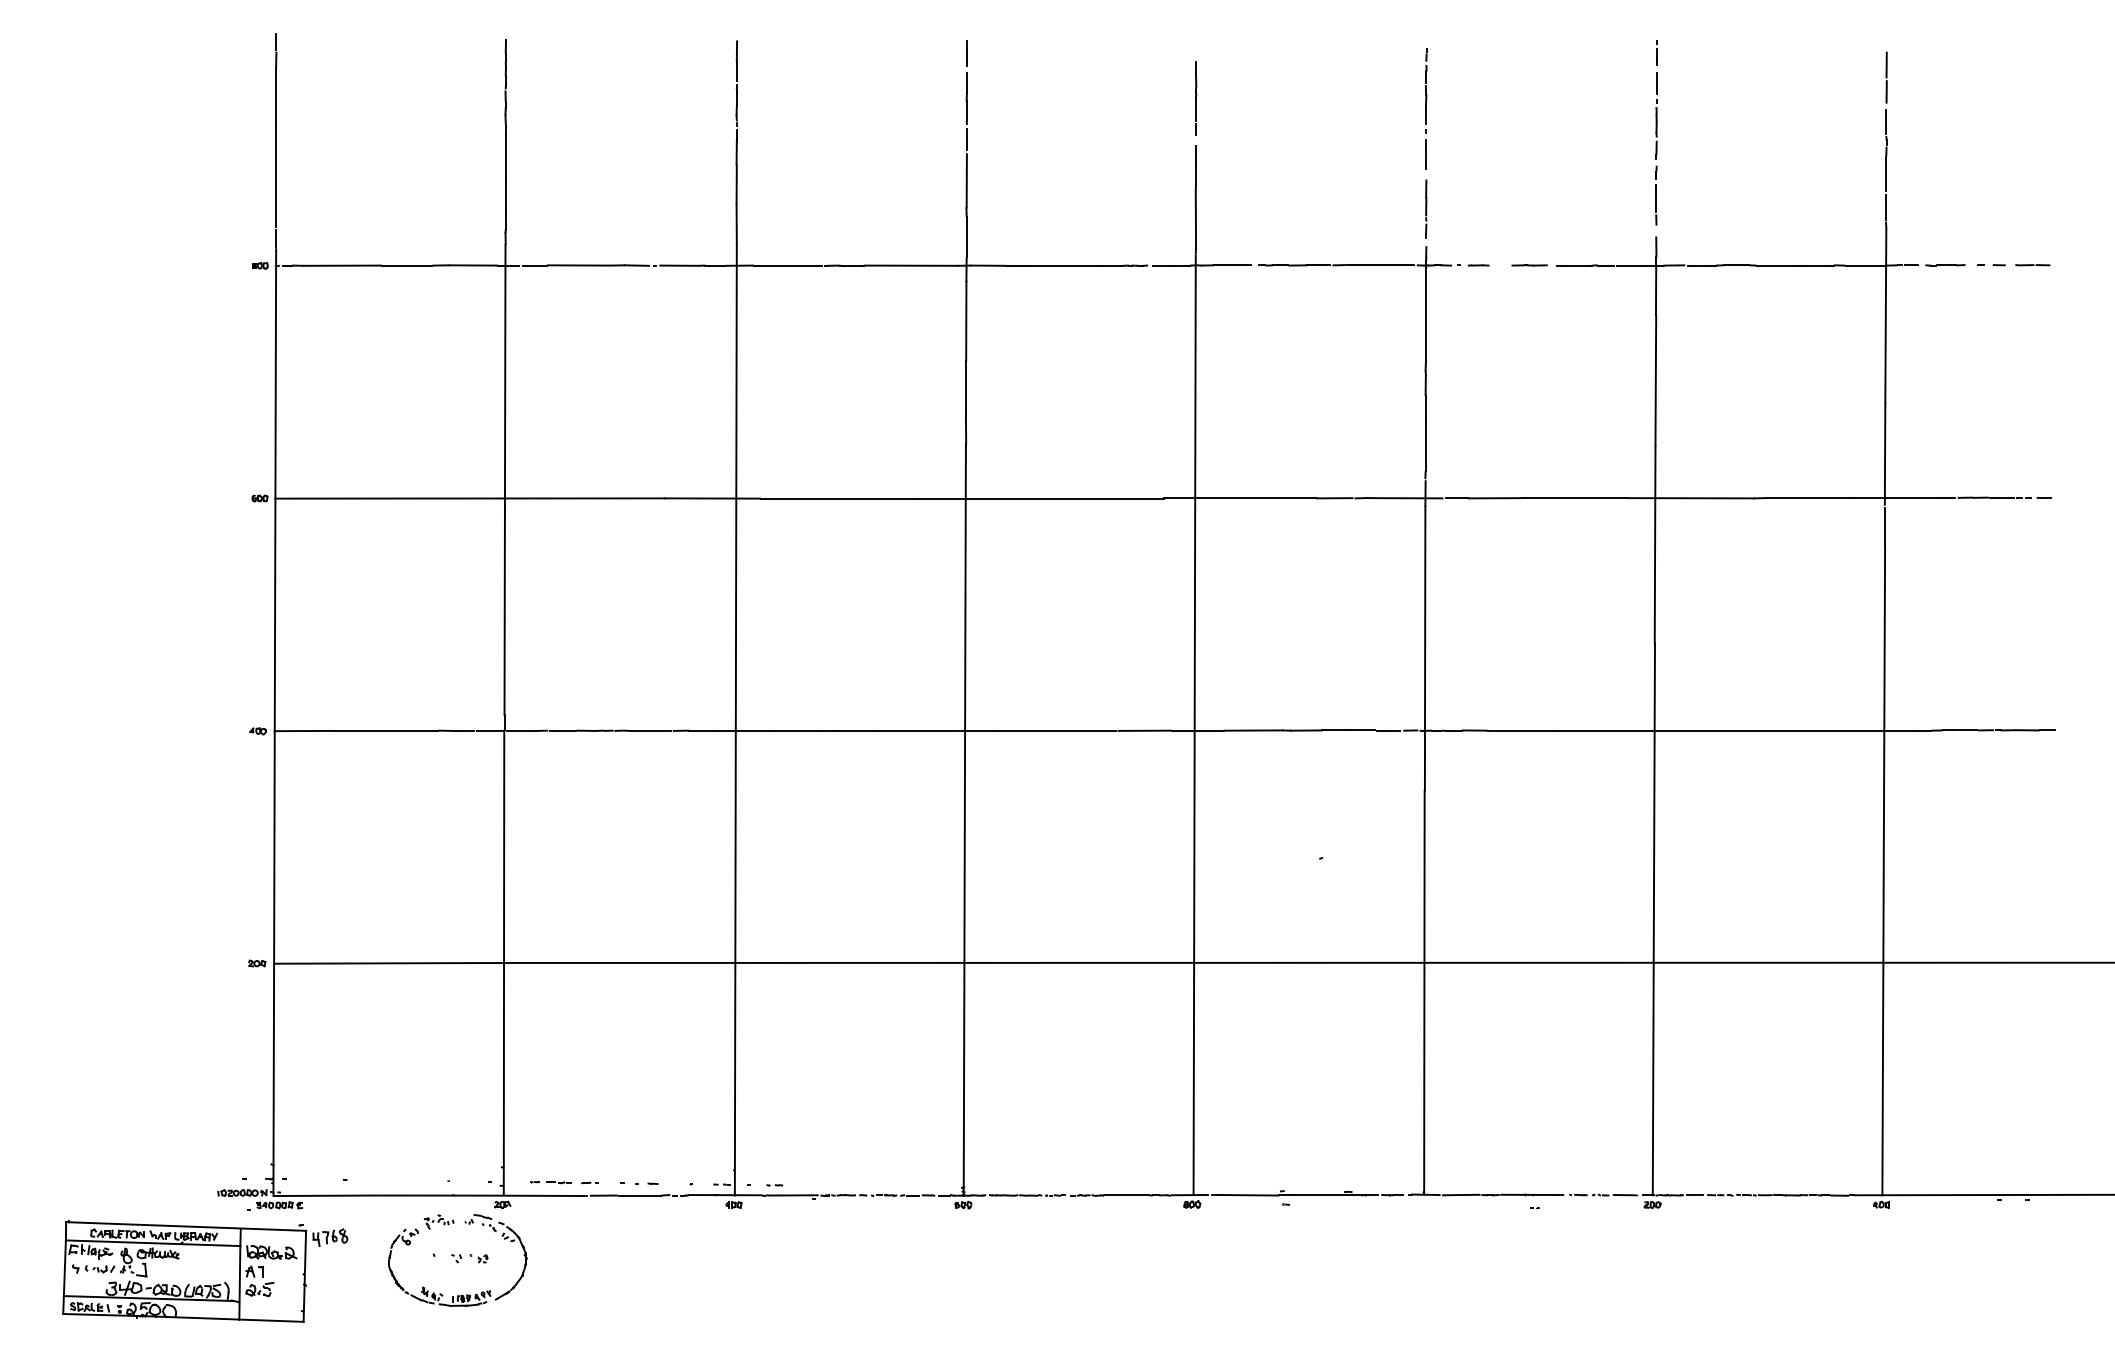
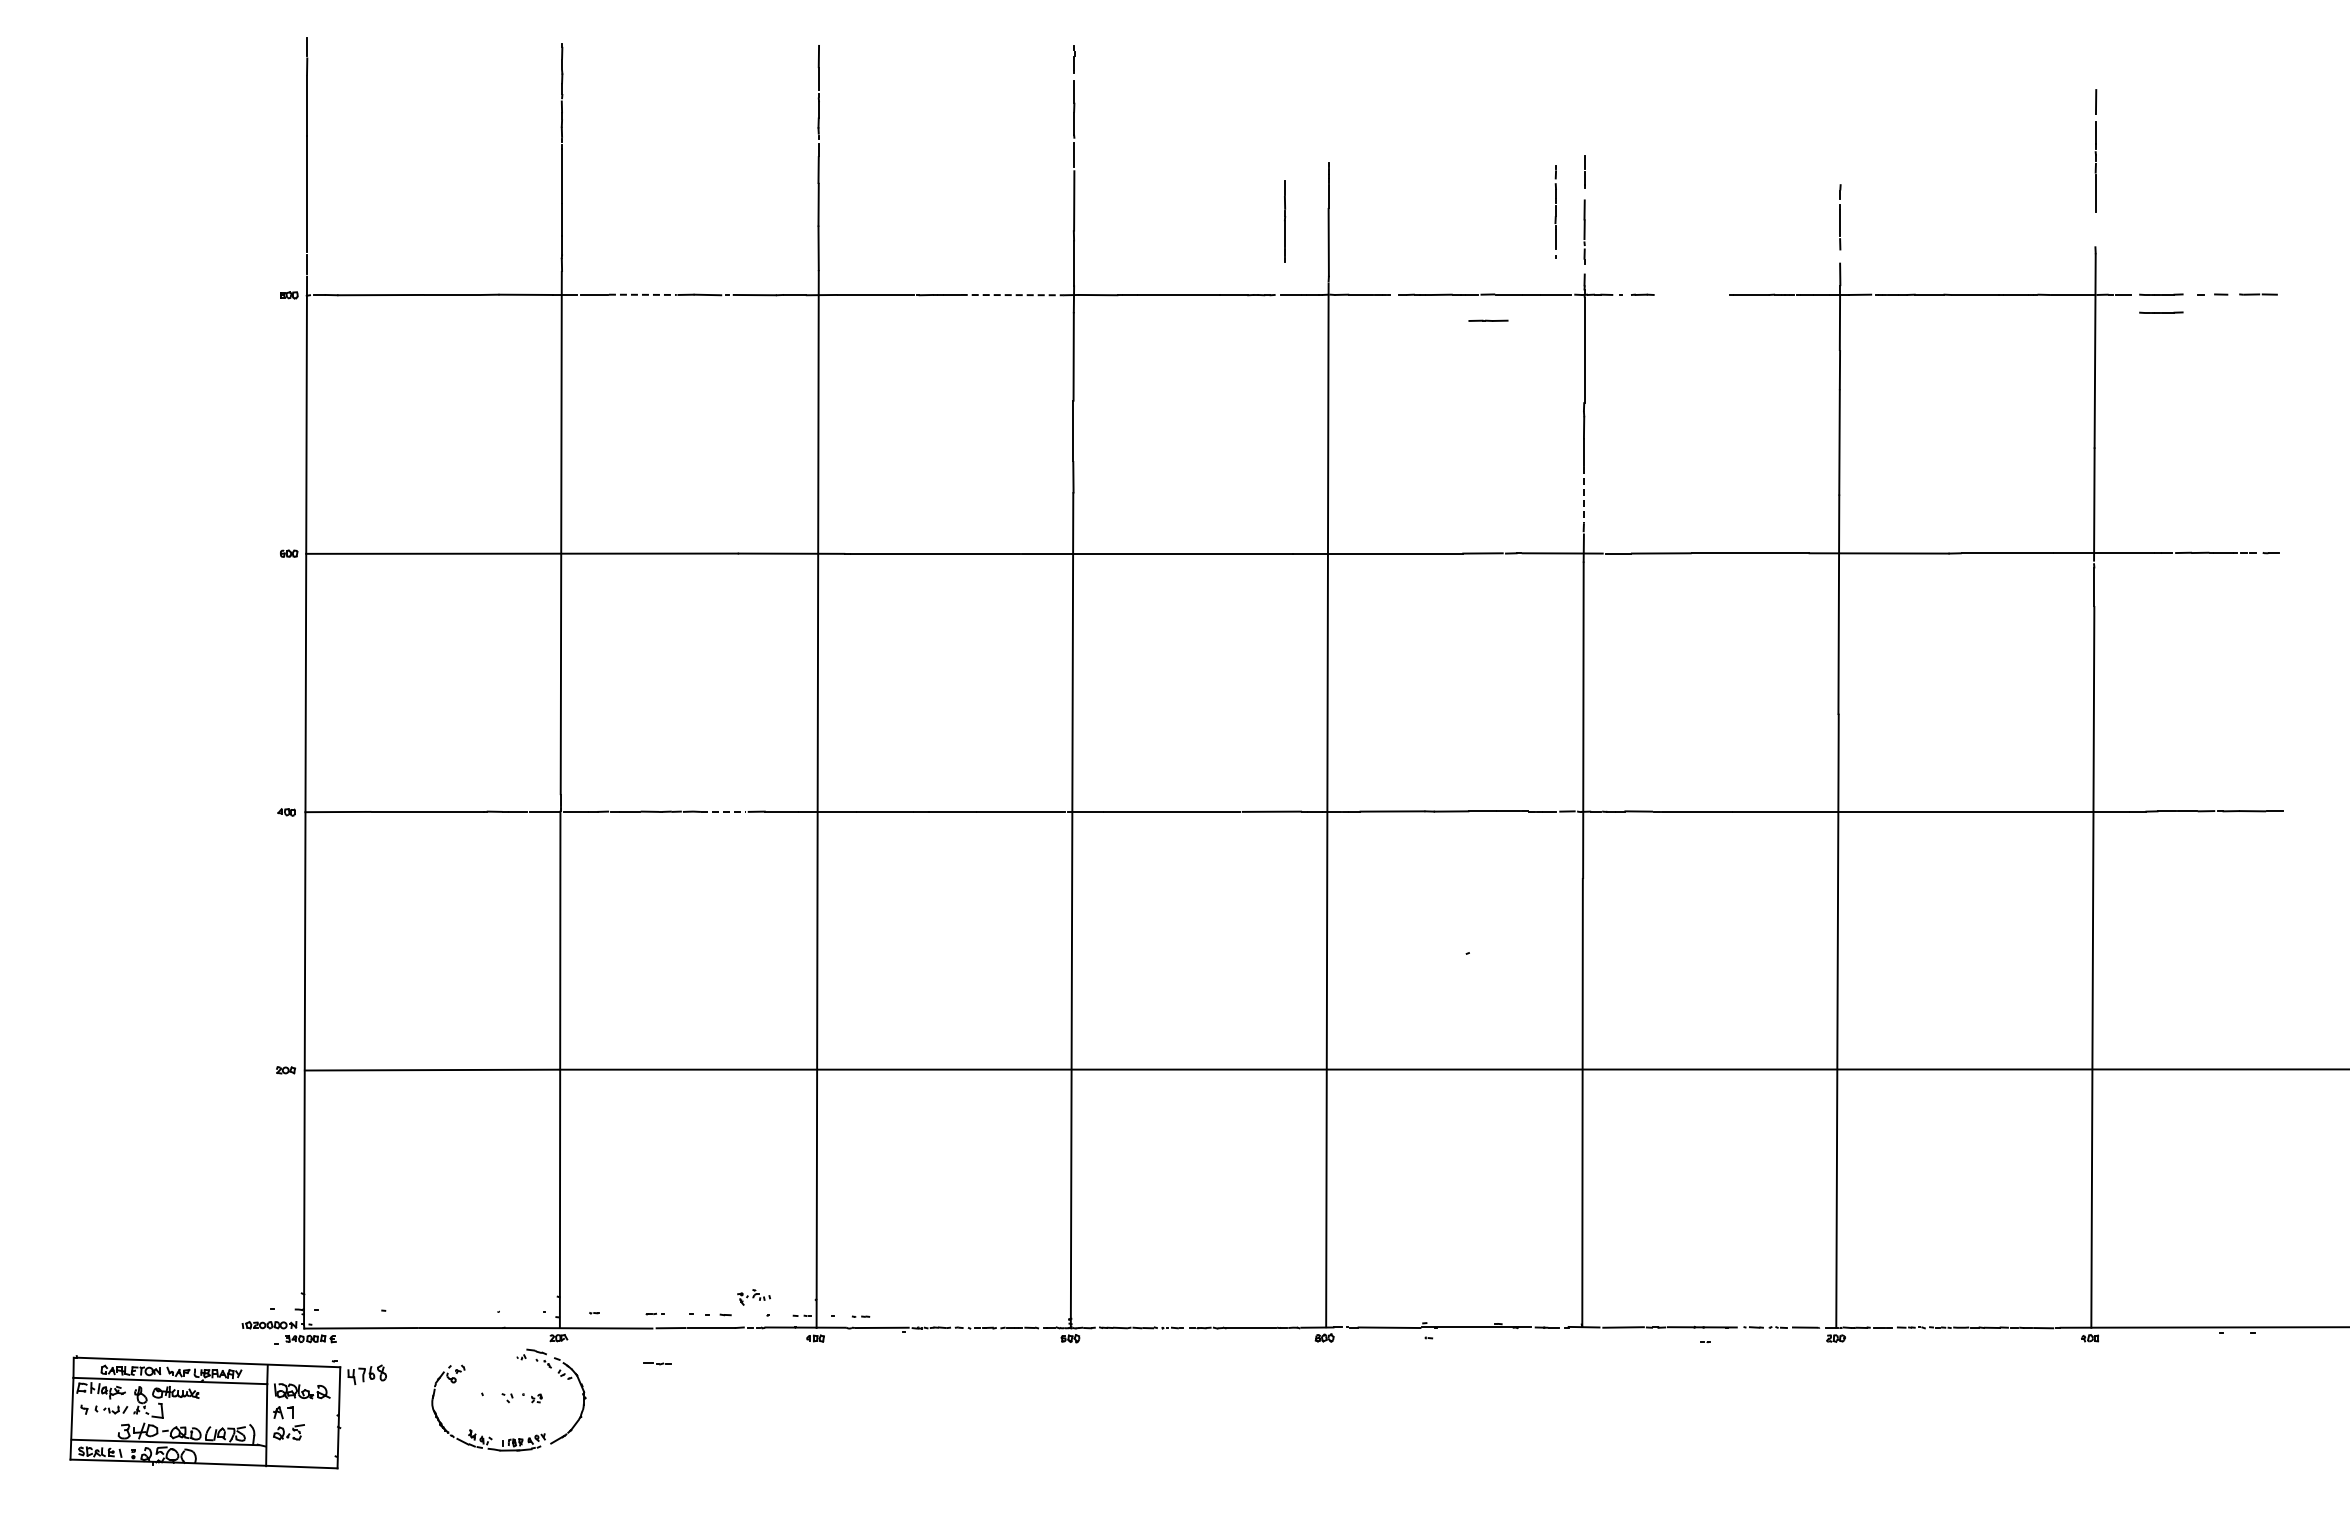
line: (1886, 64) -> (2095, 71), removed
line: (1426, 90) -> (1555, 211), moved
line: (1196, 98) -> (1285, 221), moved
line: (1656, 99) -> (1840, 110), removed
line: (1886, 207) -> (2095, 230), removed
line: (578, 265) -> (642, 294), solid -> dashed
line: (1529, 265) -> (1488, 320), moved
line: (911, 266) -> (1012, 295), solid -> dashed
line: (1945, 281) -> (2161, 312), added
line: (1425, 446) -> (1583, 495), solid -> dashed
line: (651, 730) -> (724, 811), solid -> dashed
part: (559, 1182) -> (657, 1363), moved
part: (438, 1222) -> (753, 1297), moved

